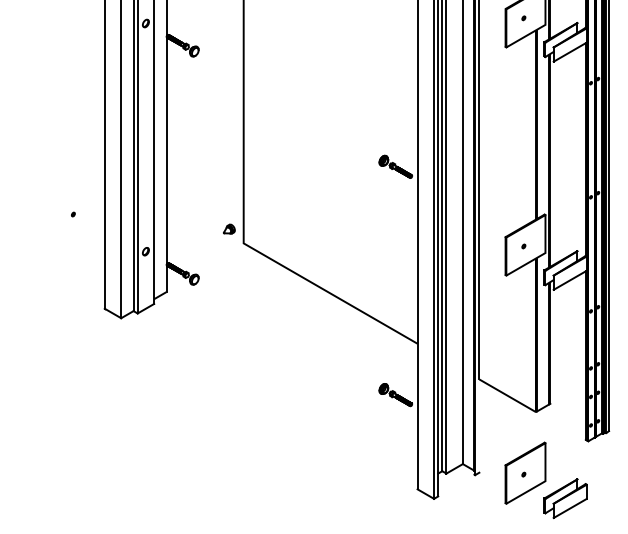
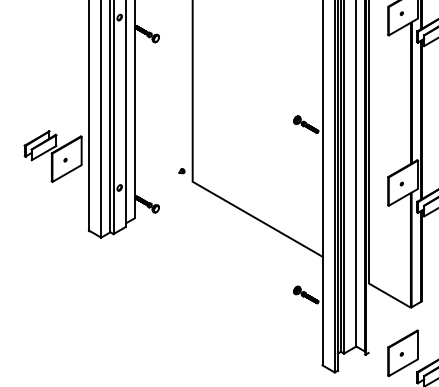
part: (56, 209) -> (52, 156), added
part: (229, 228) -> (182, 170), size x0.62

